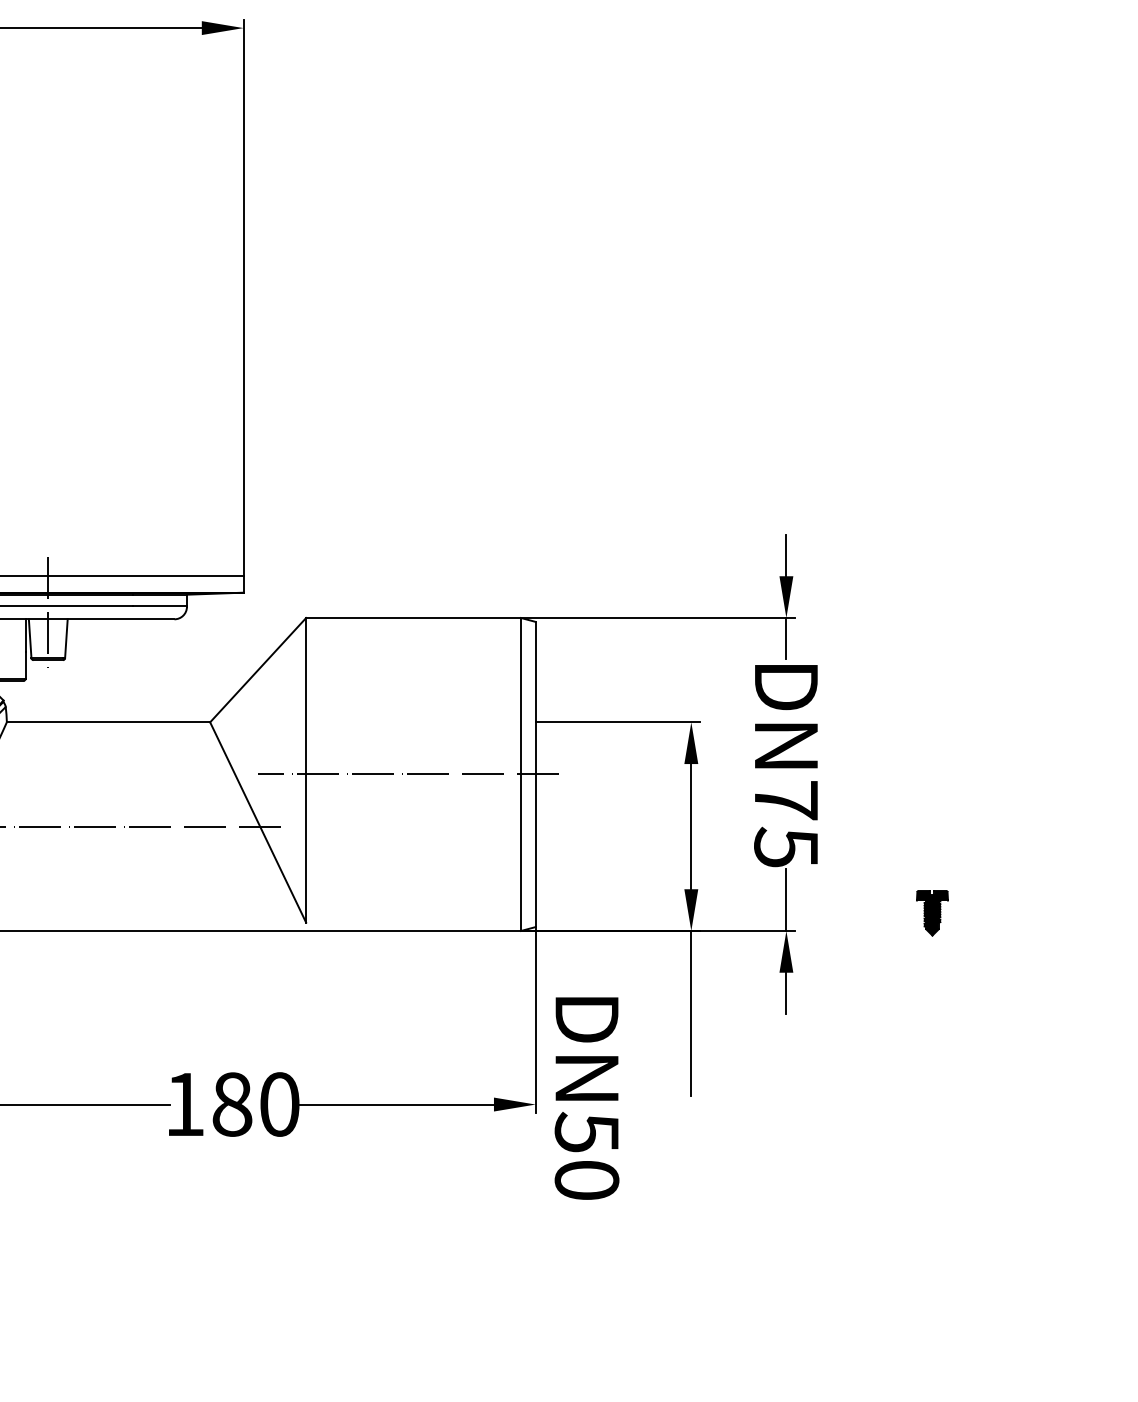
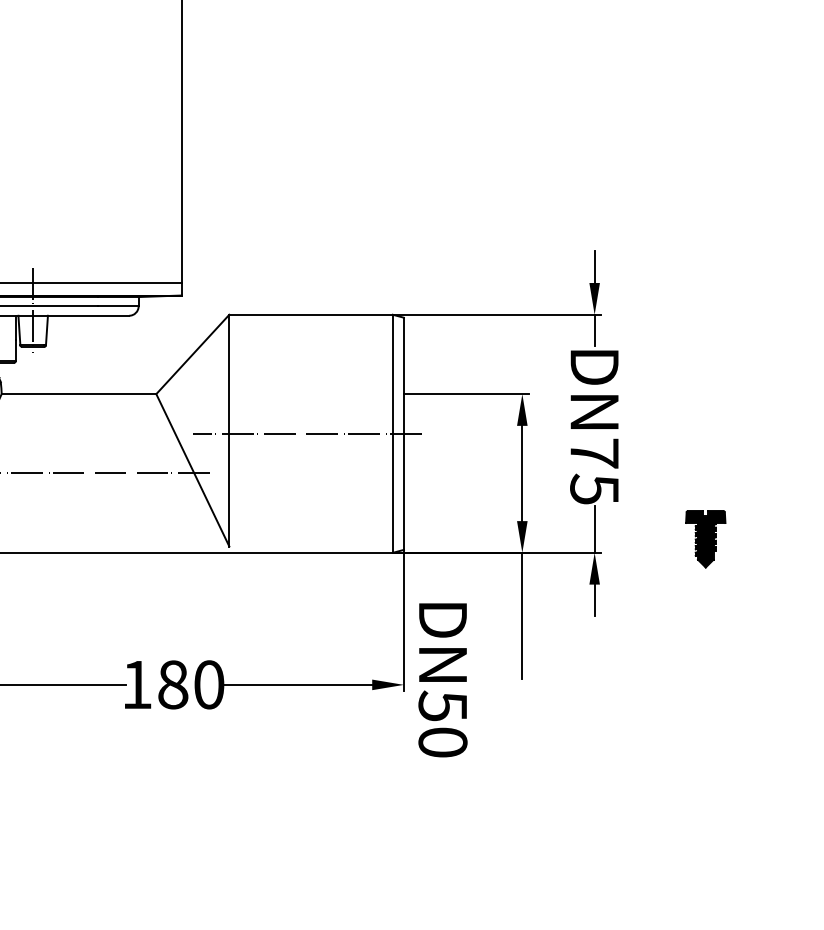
part: (932, 913) -> (705, 539), size x1.67

